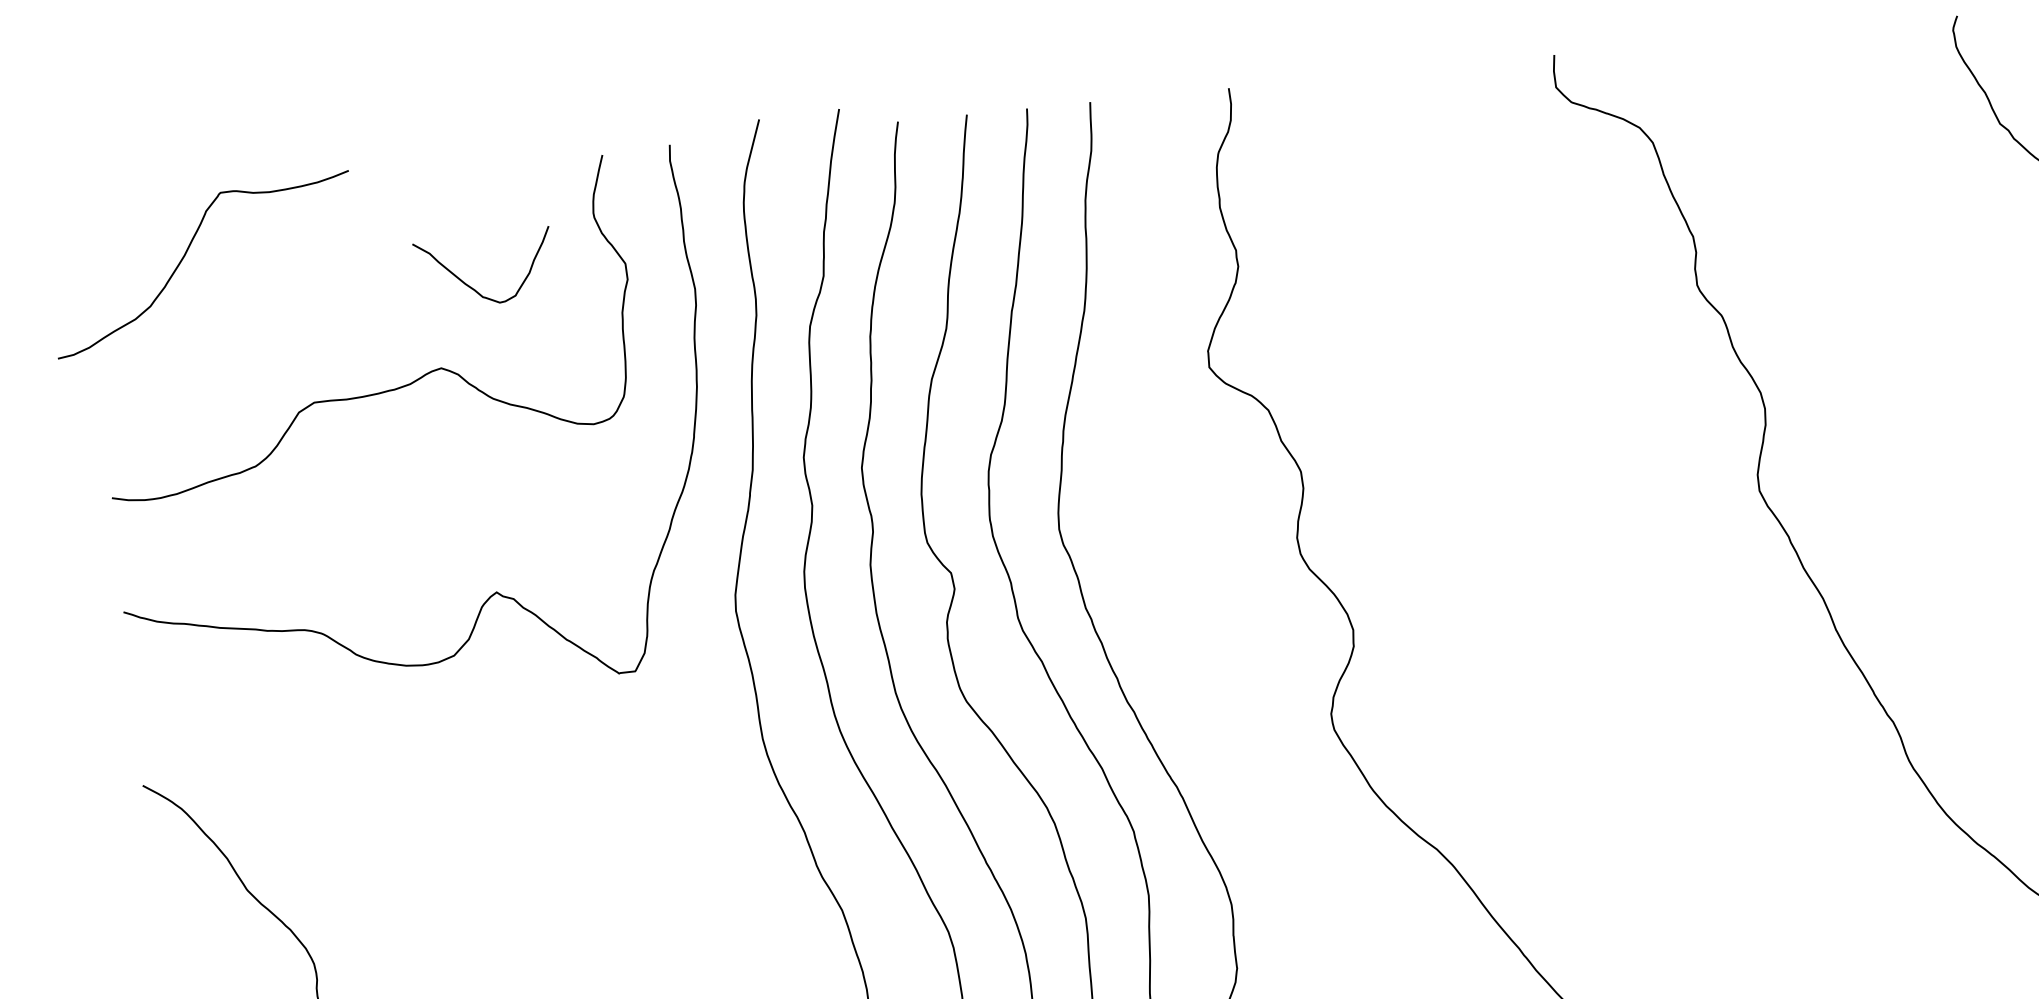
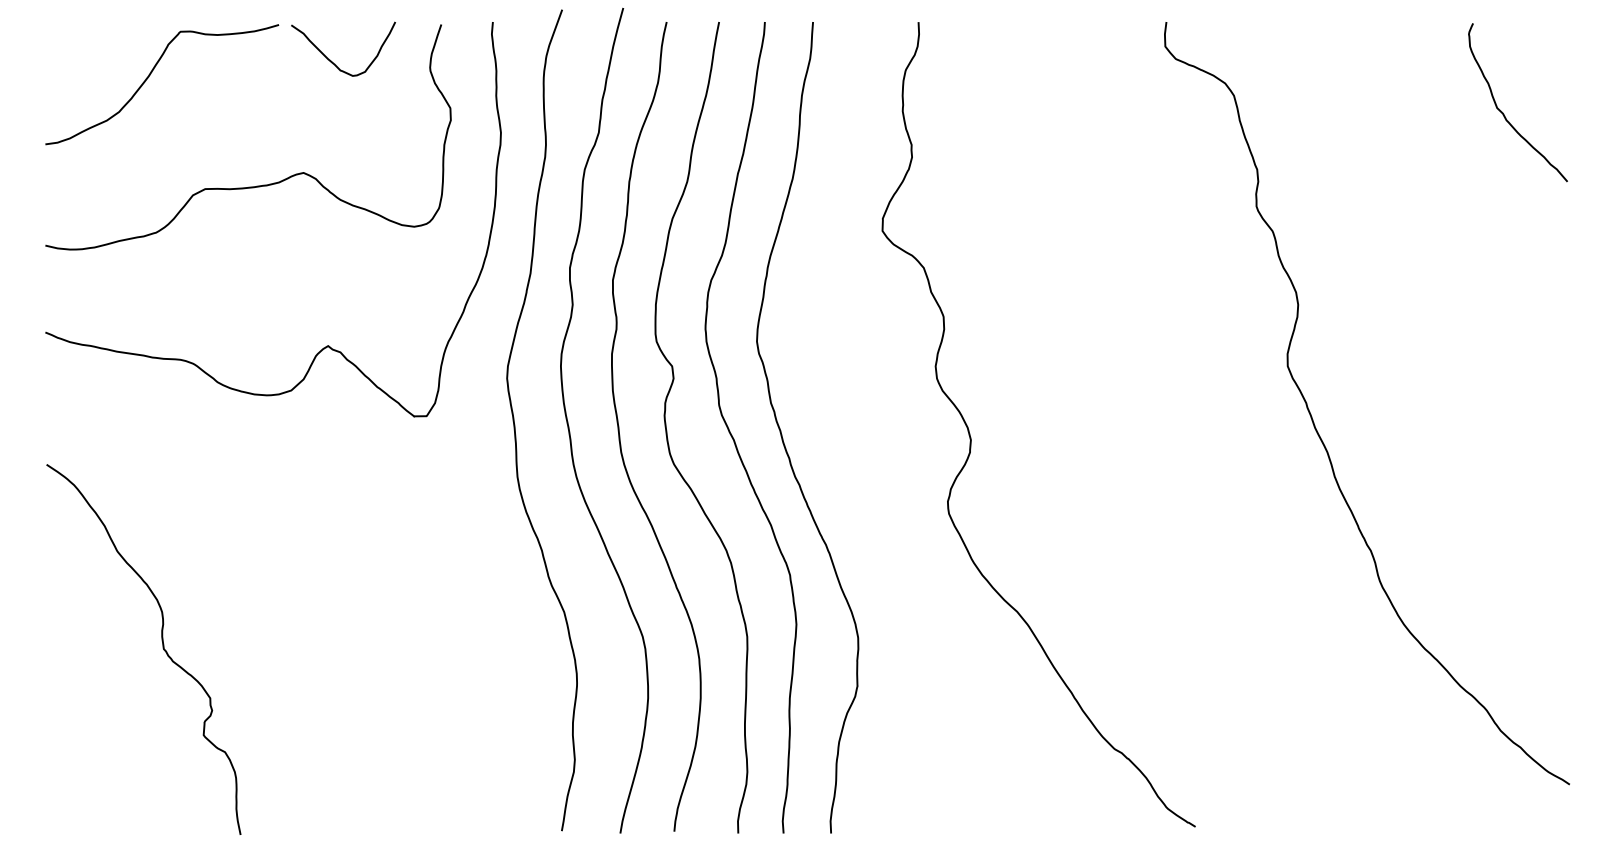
curve: (186, 254) -> (150, 75), moved
curve: (469, 285) -> (331, 60), moved

